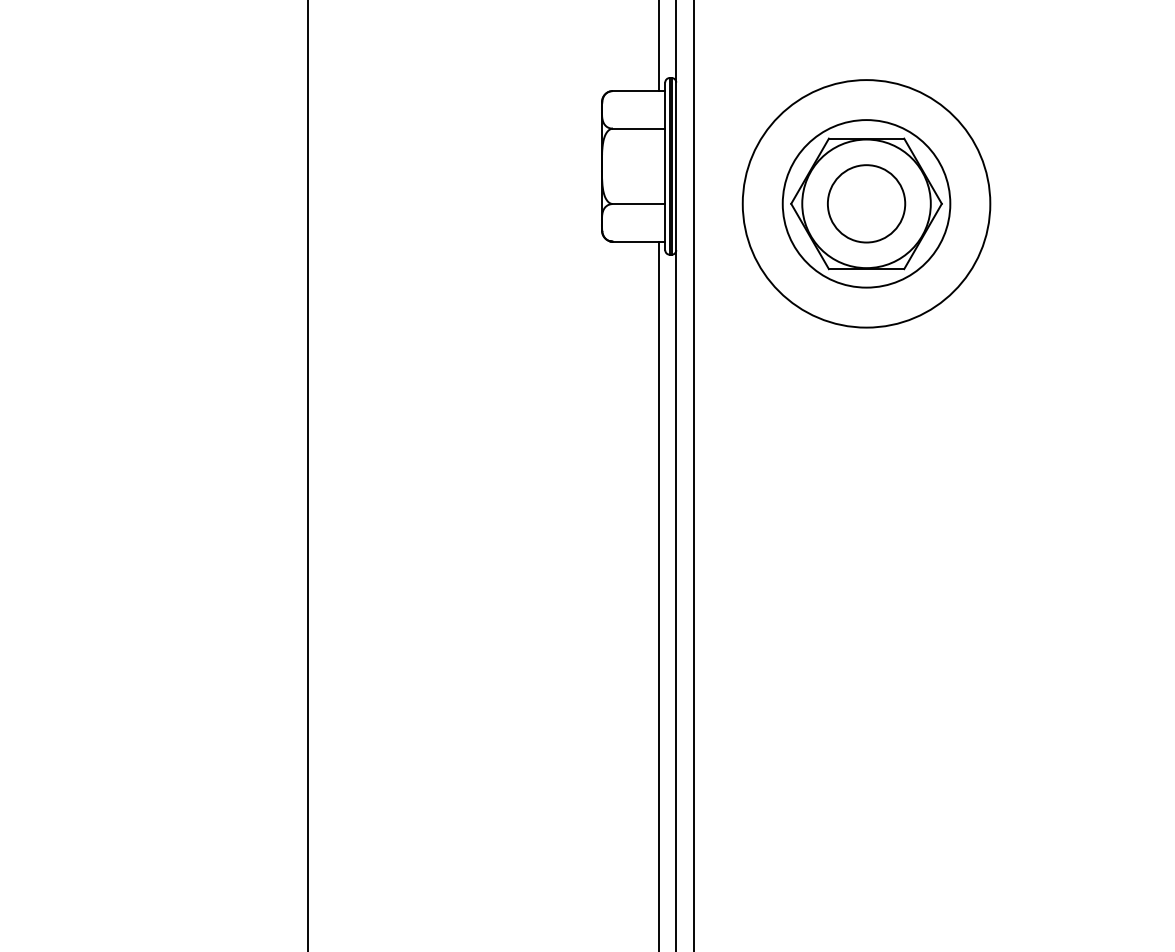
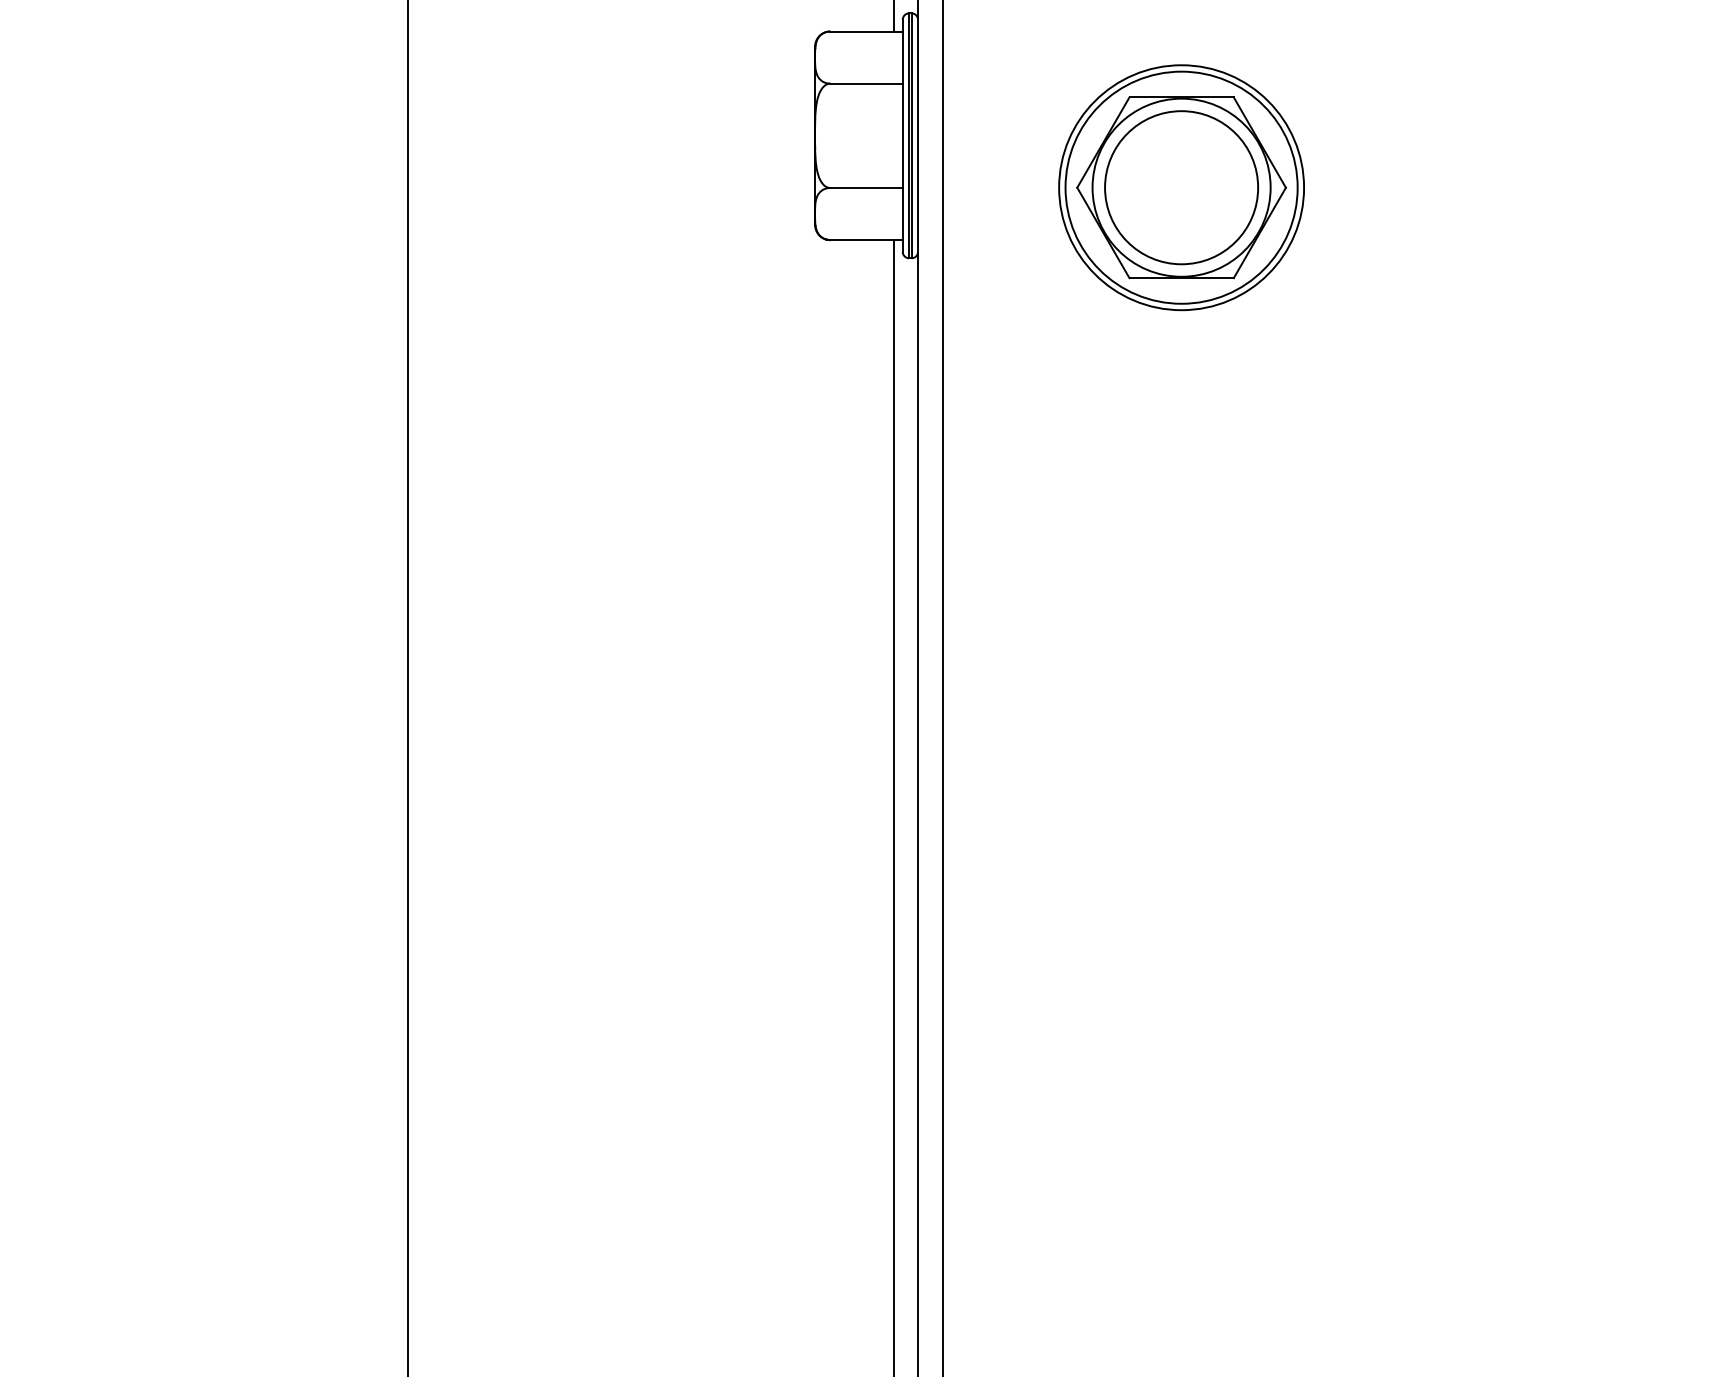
circle: (866, 203) -> (1181, 187), size x0.71
circle: (866, 203) -> (1181, 187), size x1.43

